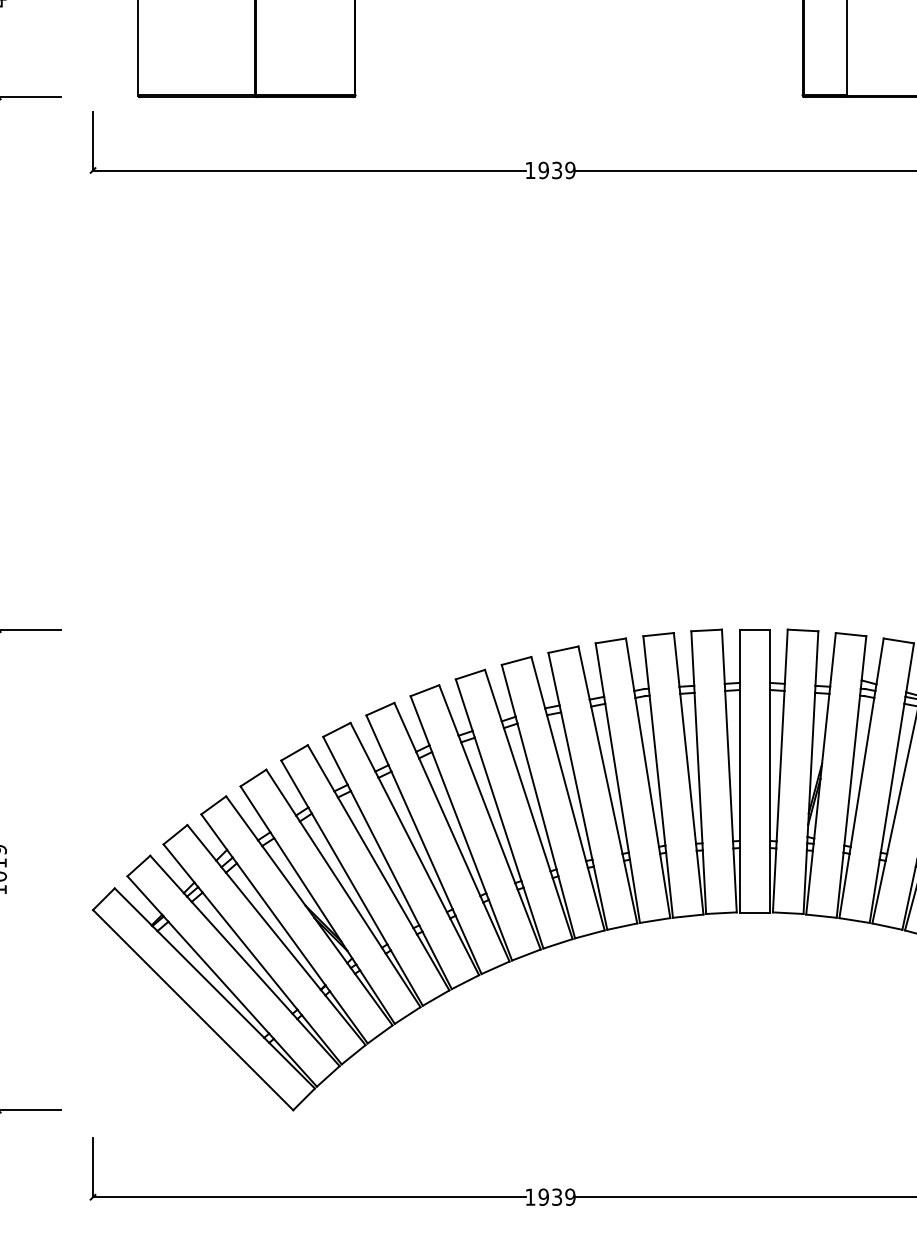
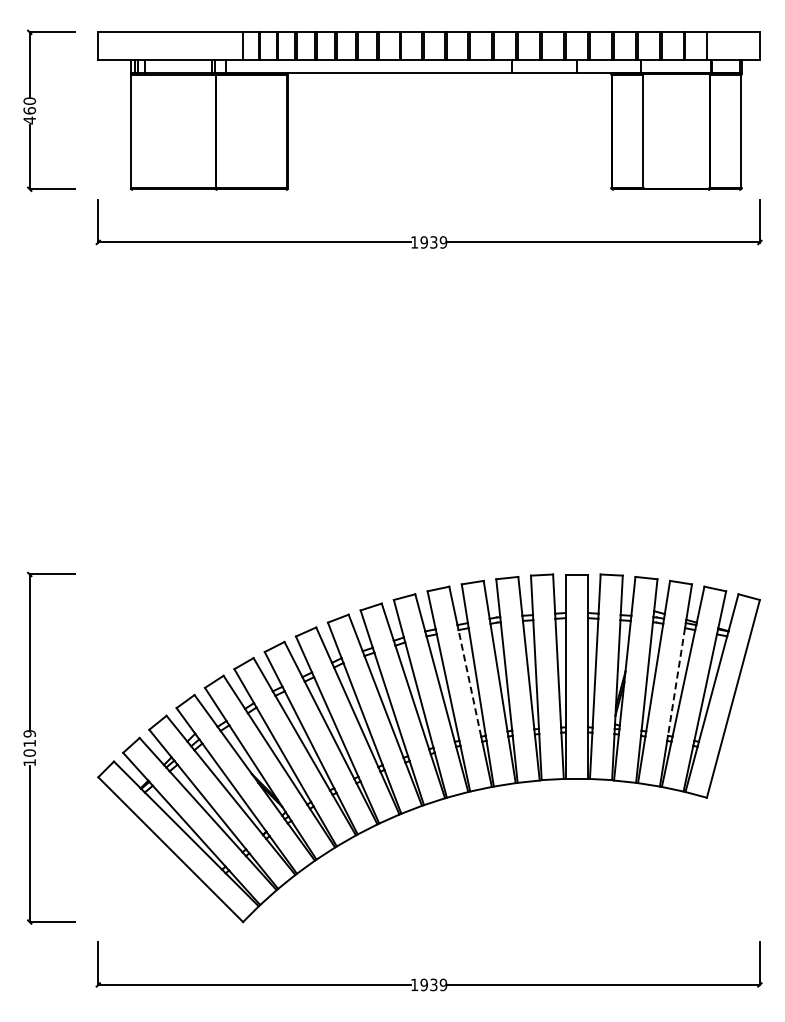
line: (892, 777) -> (676, 681), solid -> dashed
line: (606, 779) -> (469, 682), solid -> dashed

